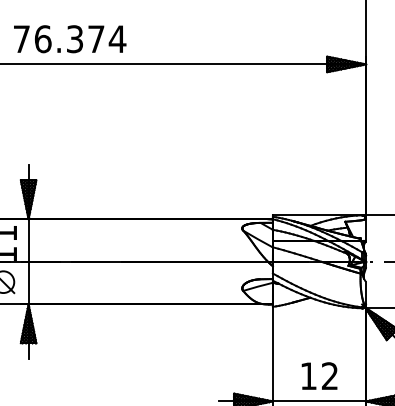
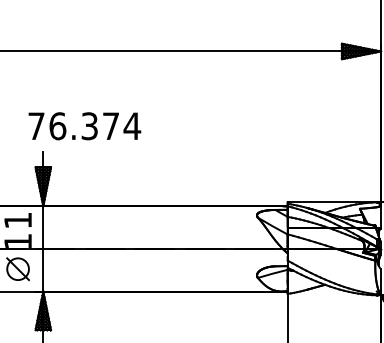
text: (70, 39) -> (85, 126), moved

